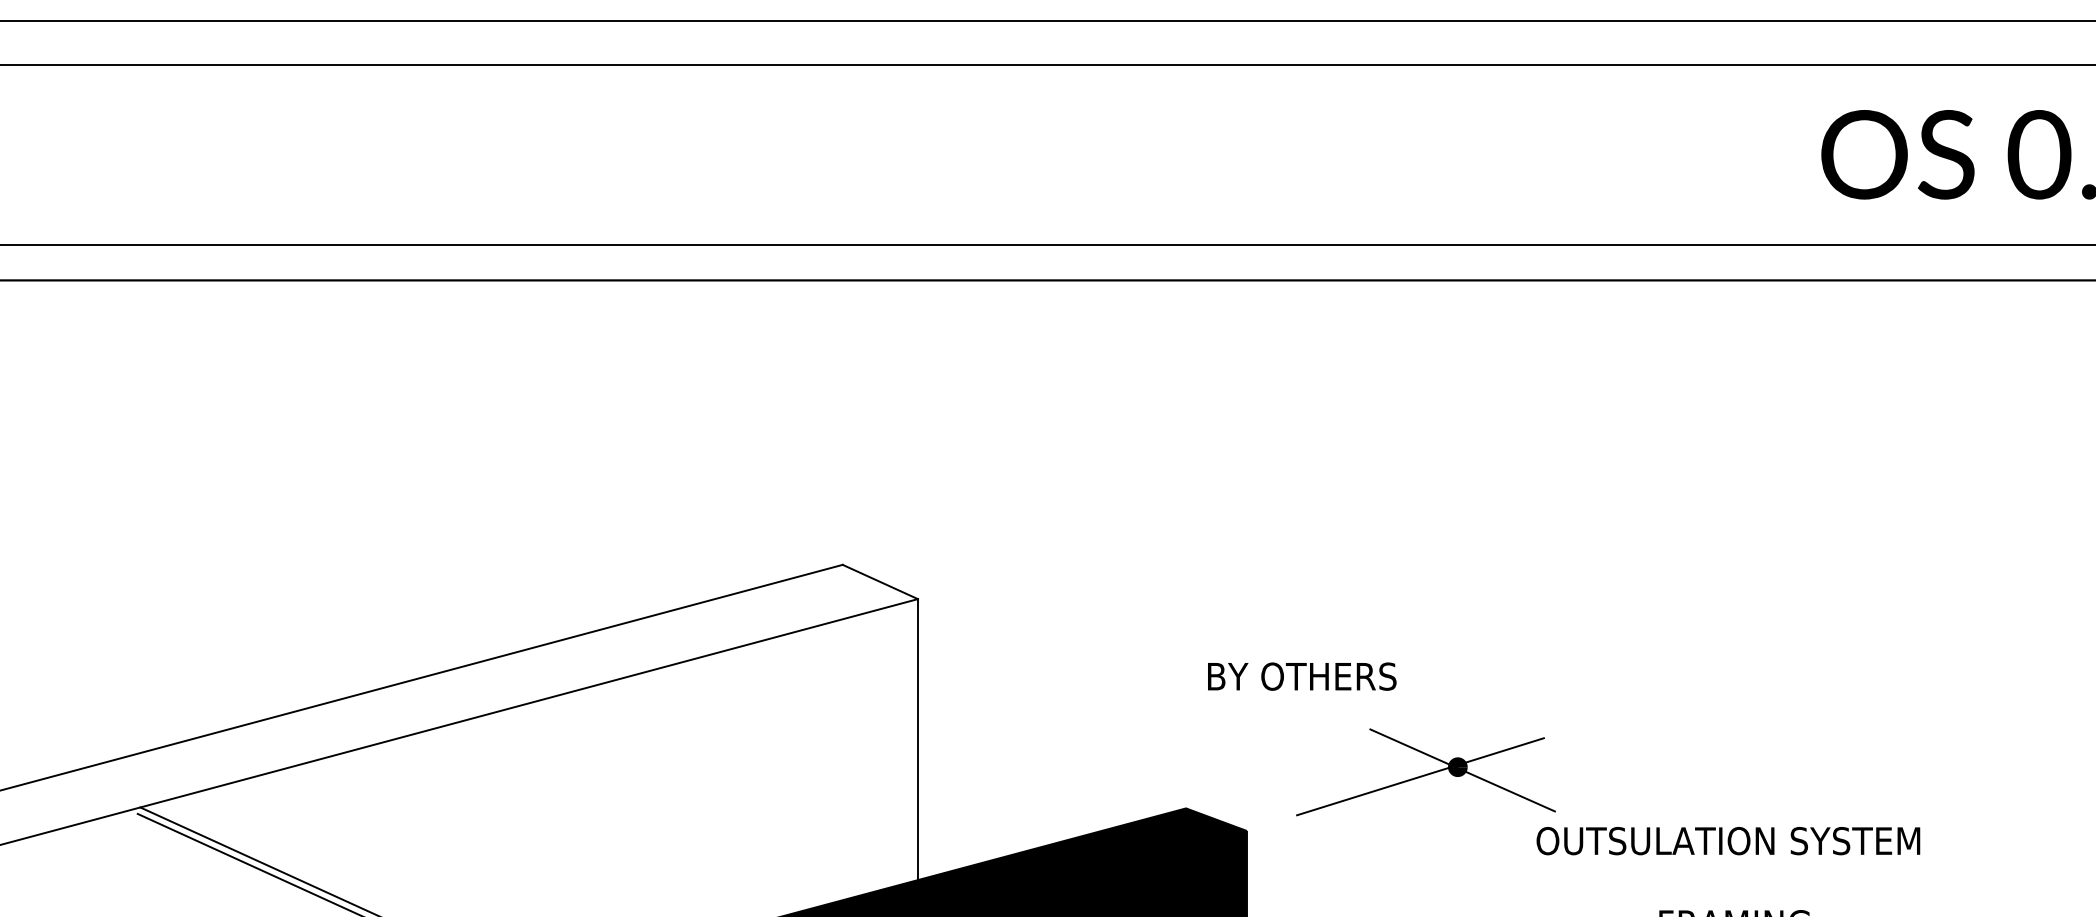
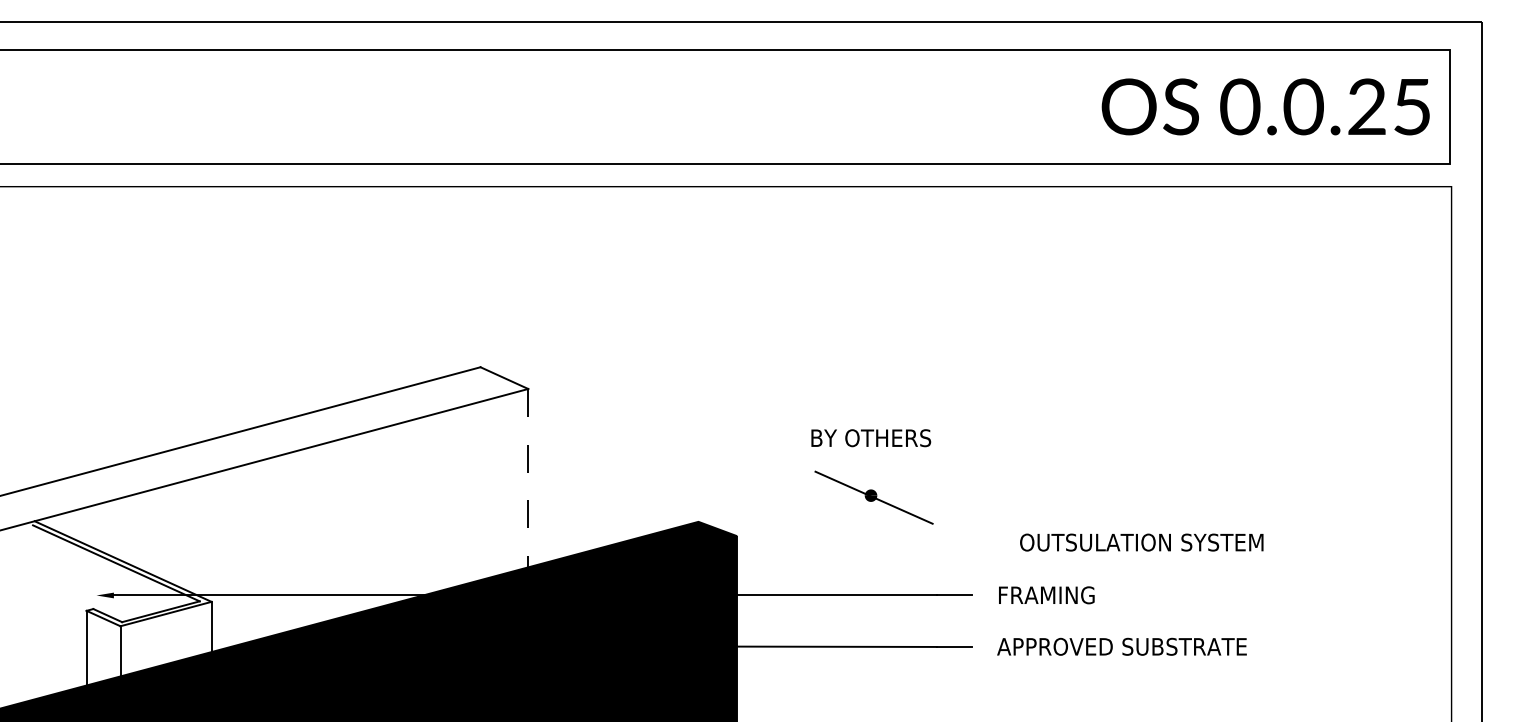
text: (1302, 677) -> (871, 438), moved
line: (918, 740) -> (528, 478), solid -> dashed
line: (1419, 776) -> (846, 501), removed
text: (1727, 840) -> (1141, 542), moved

